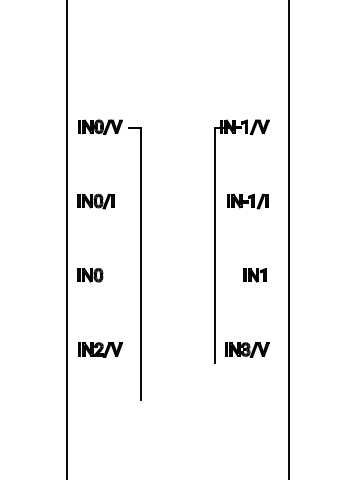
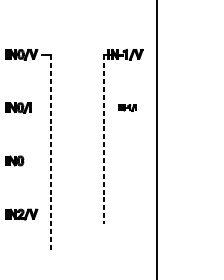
part: (247, 201) -> (127, 108), size x0.6
line: (215, 245) -> (104, 139), solid -> dashed
line: (140, 264) -> (50, 153), solid -> dashed
part: (254, 275) -> (132, 161), removed
part: (247, 349) -> (127, 214), removed

